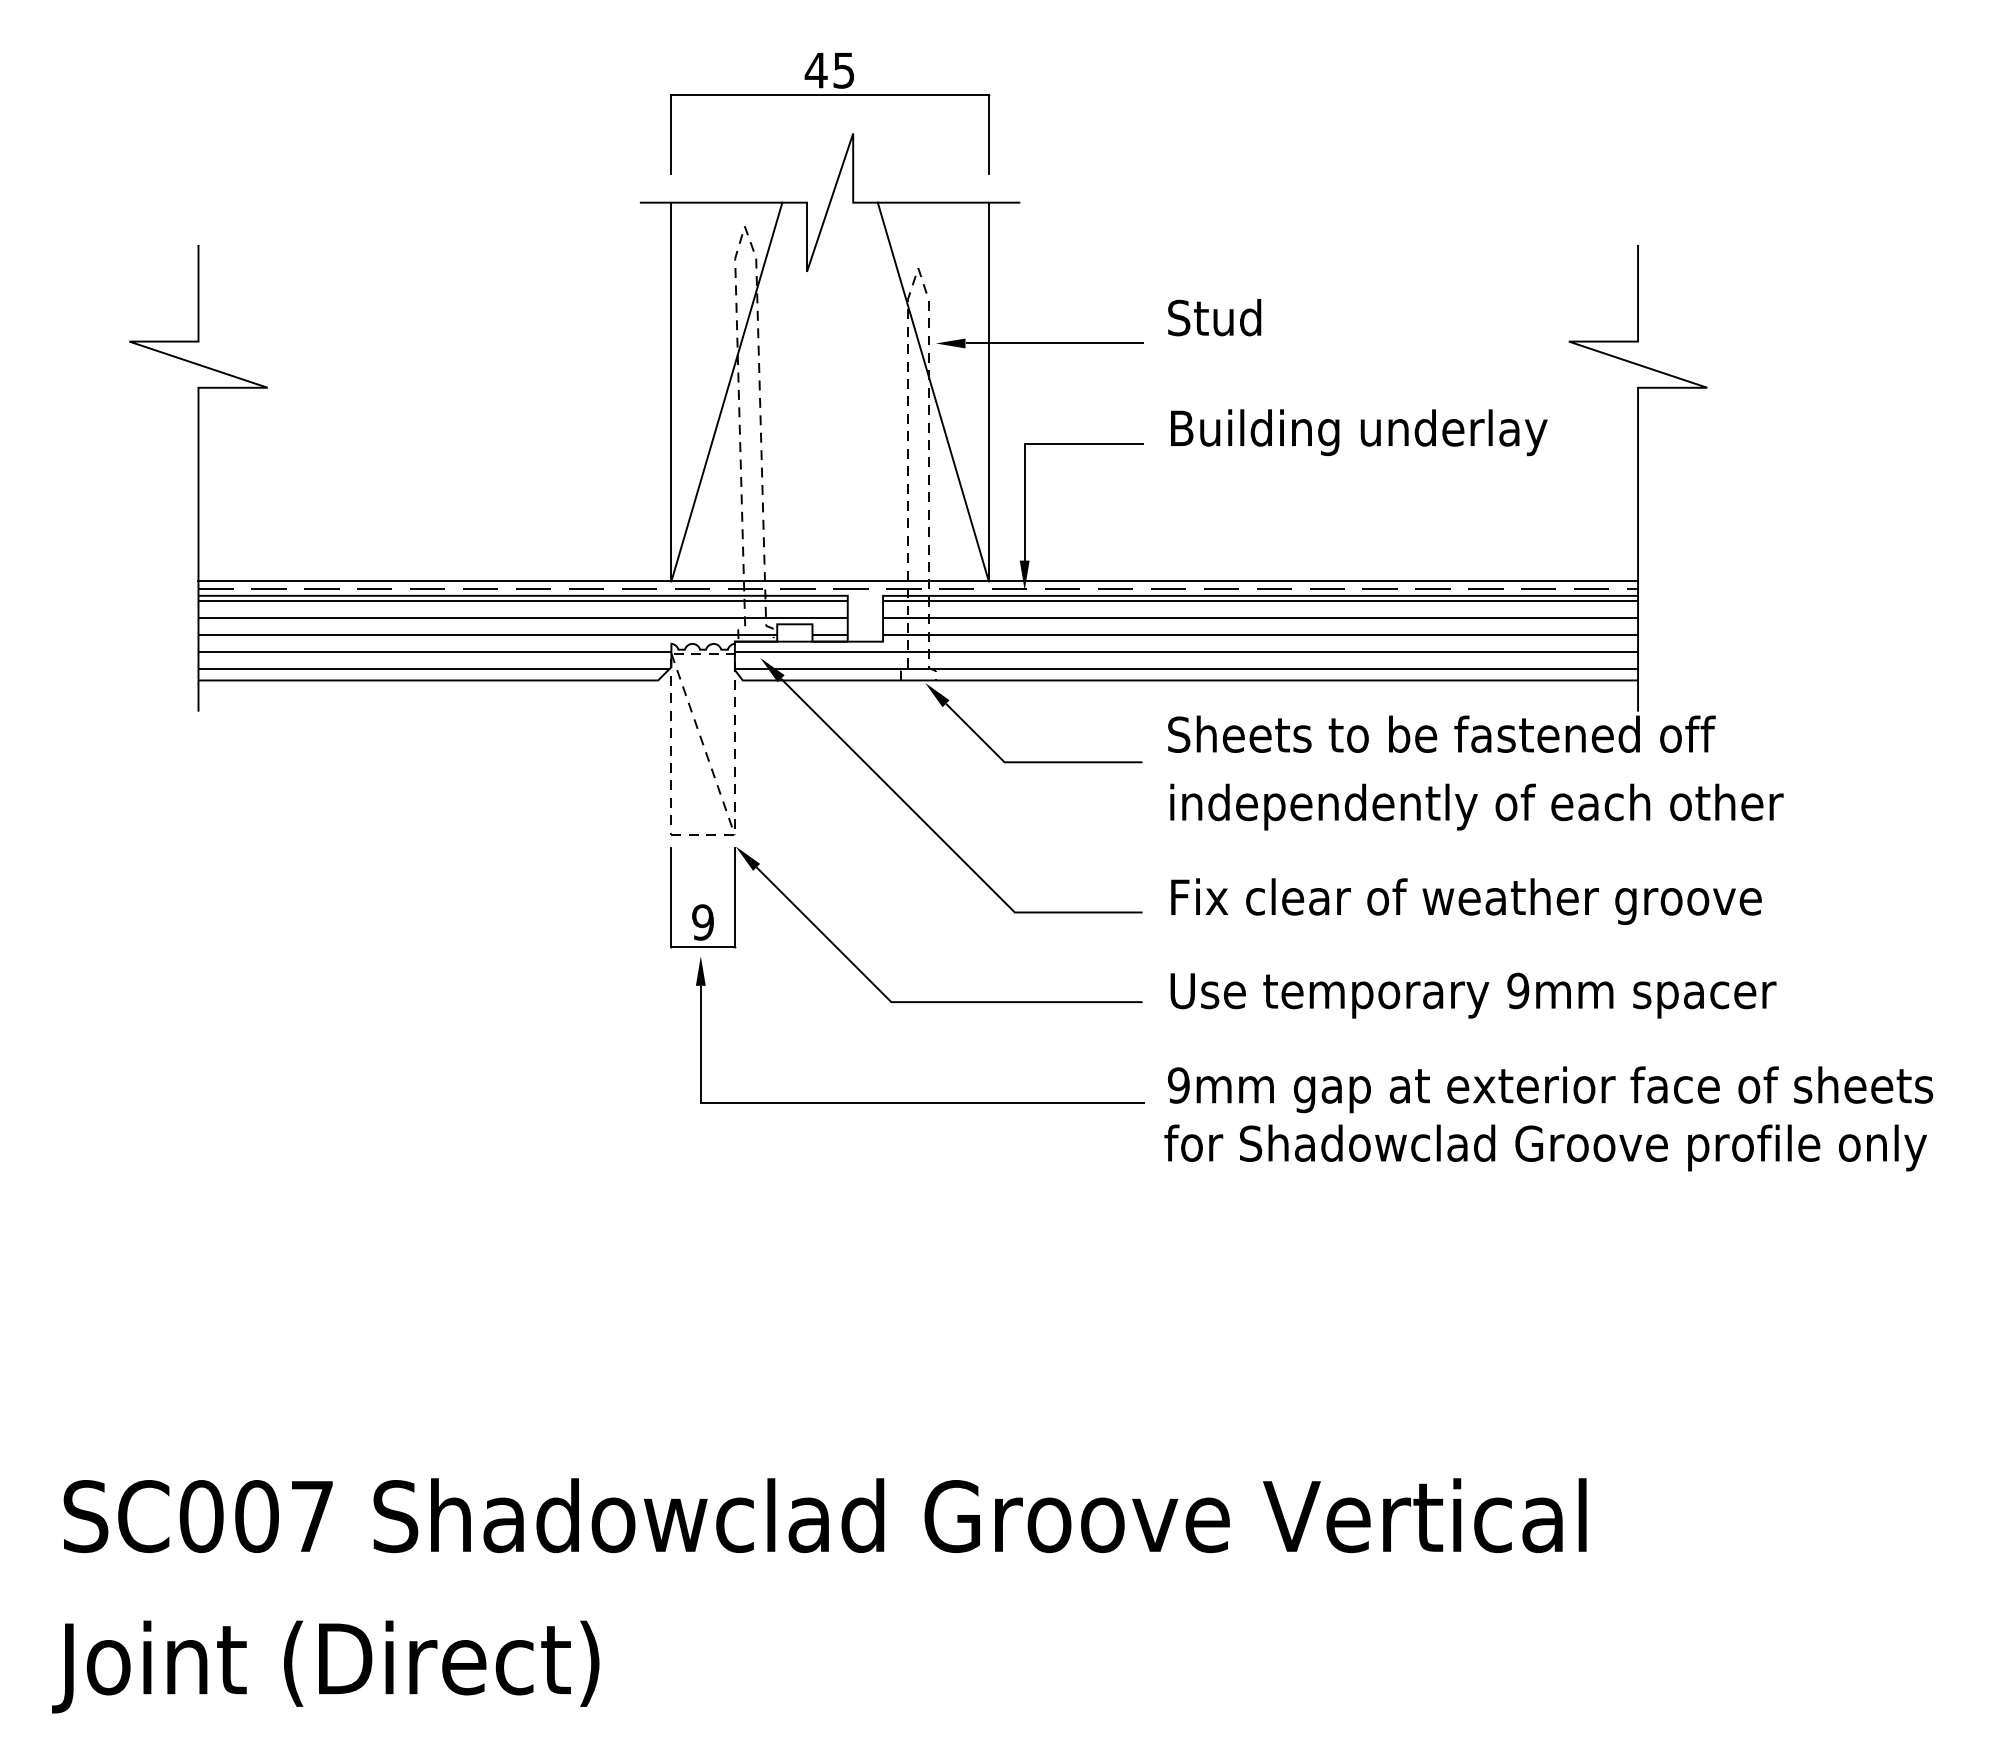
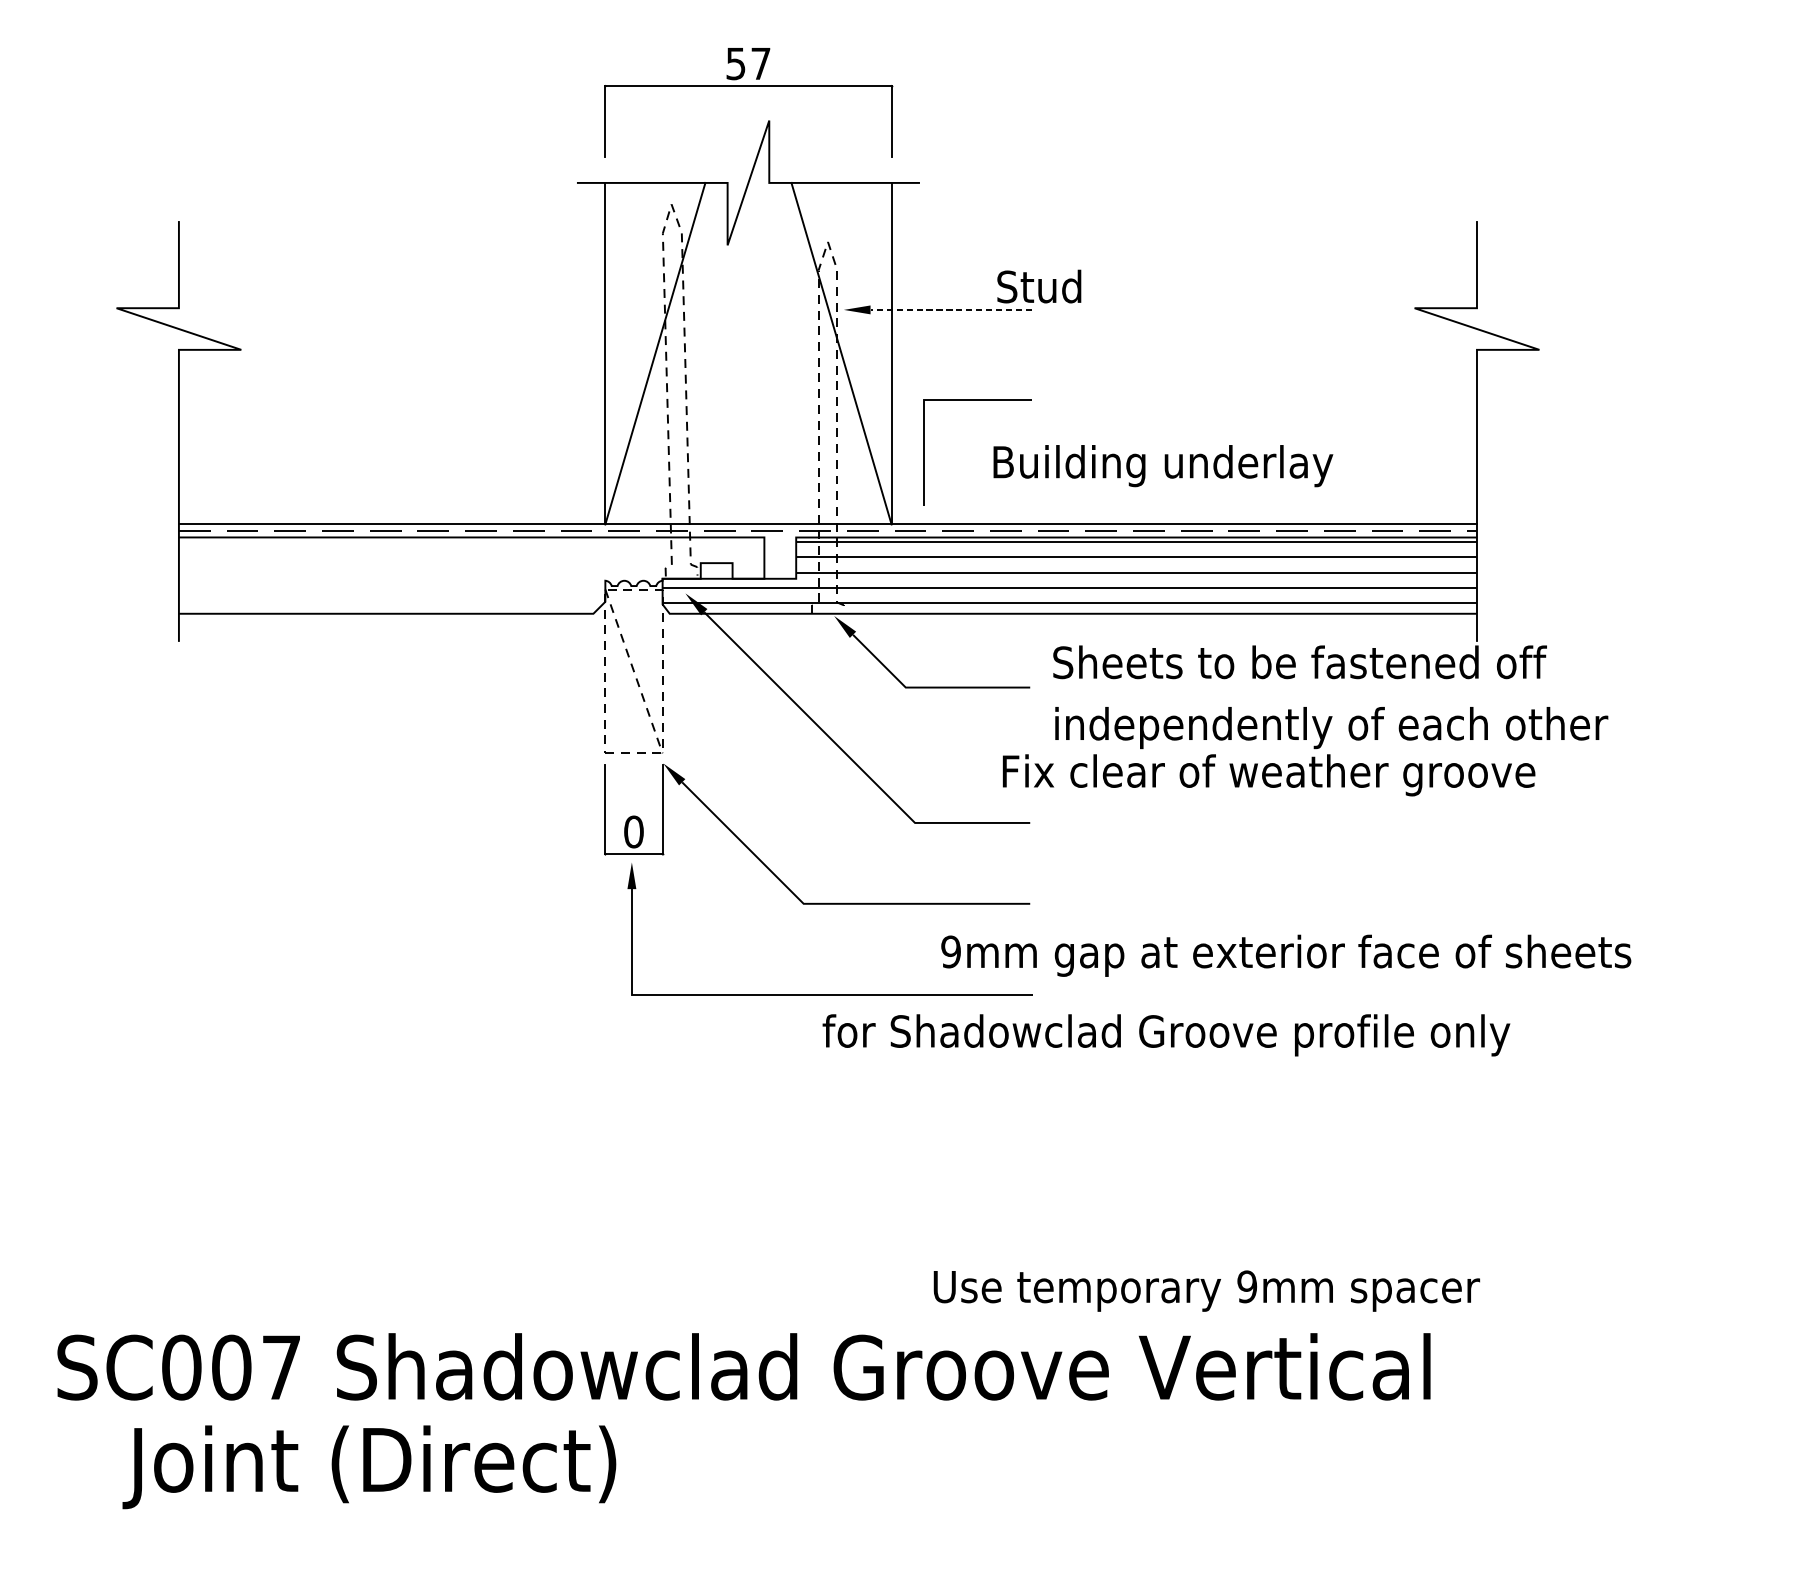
text: (829, 70) -> (747, 63), 45 -> 57
text: (1214, 317) -> (1039, 286), moved
line: (1054, 343) -> (950, 309), solid -> dashed
text: (1359, 432) -> (1163, 465), moved
fill: (1024, 575) -> (923, 519), removed
hatch: (522, 634) -> (471, 572), removed
text: (1466, 901) -> (1269, 775), moved
text: (703, 922) -> (634, 832), 9 -> 0
text: (1473, 995) -> (1206, 1290), moved
text: (1550, 1089) -> (1286, 955), moved
text: (1545, 1147) -> (1166, 1034), moved
text: (325, 1666) -> (369, 1466), moved

